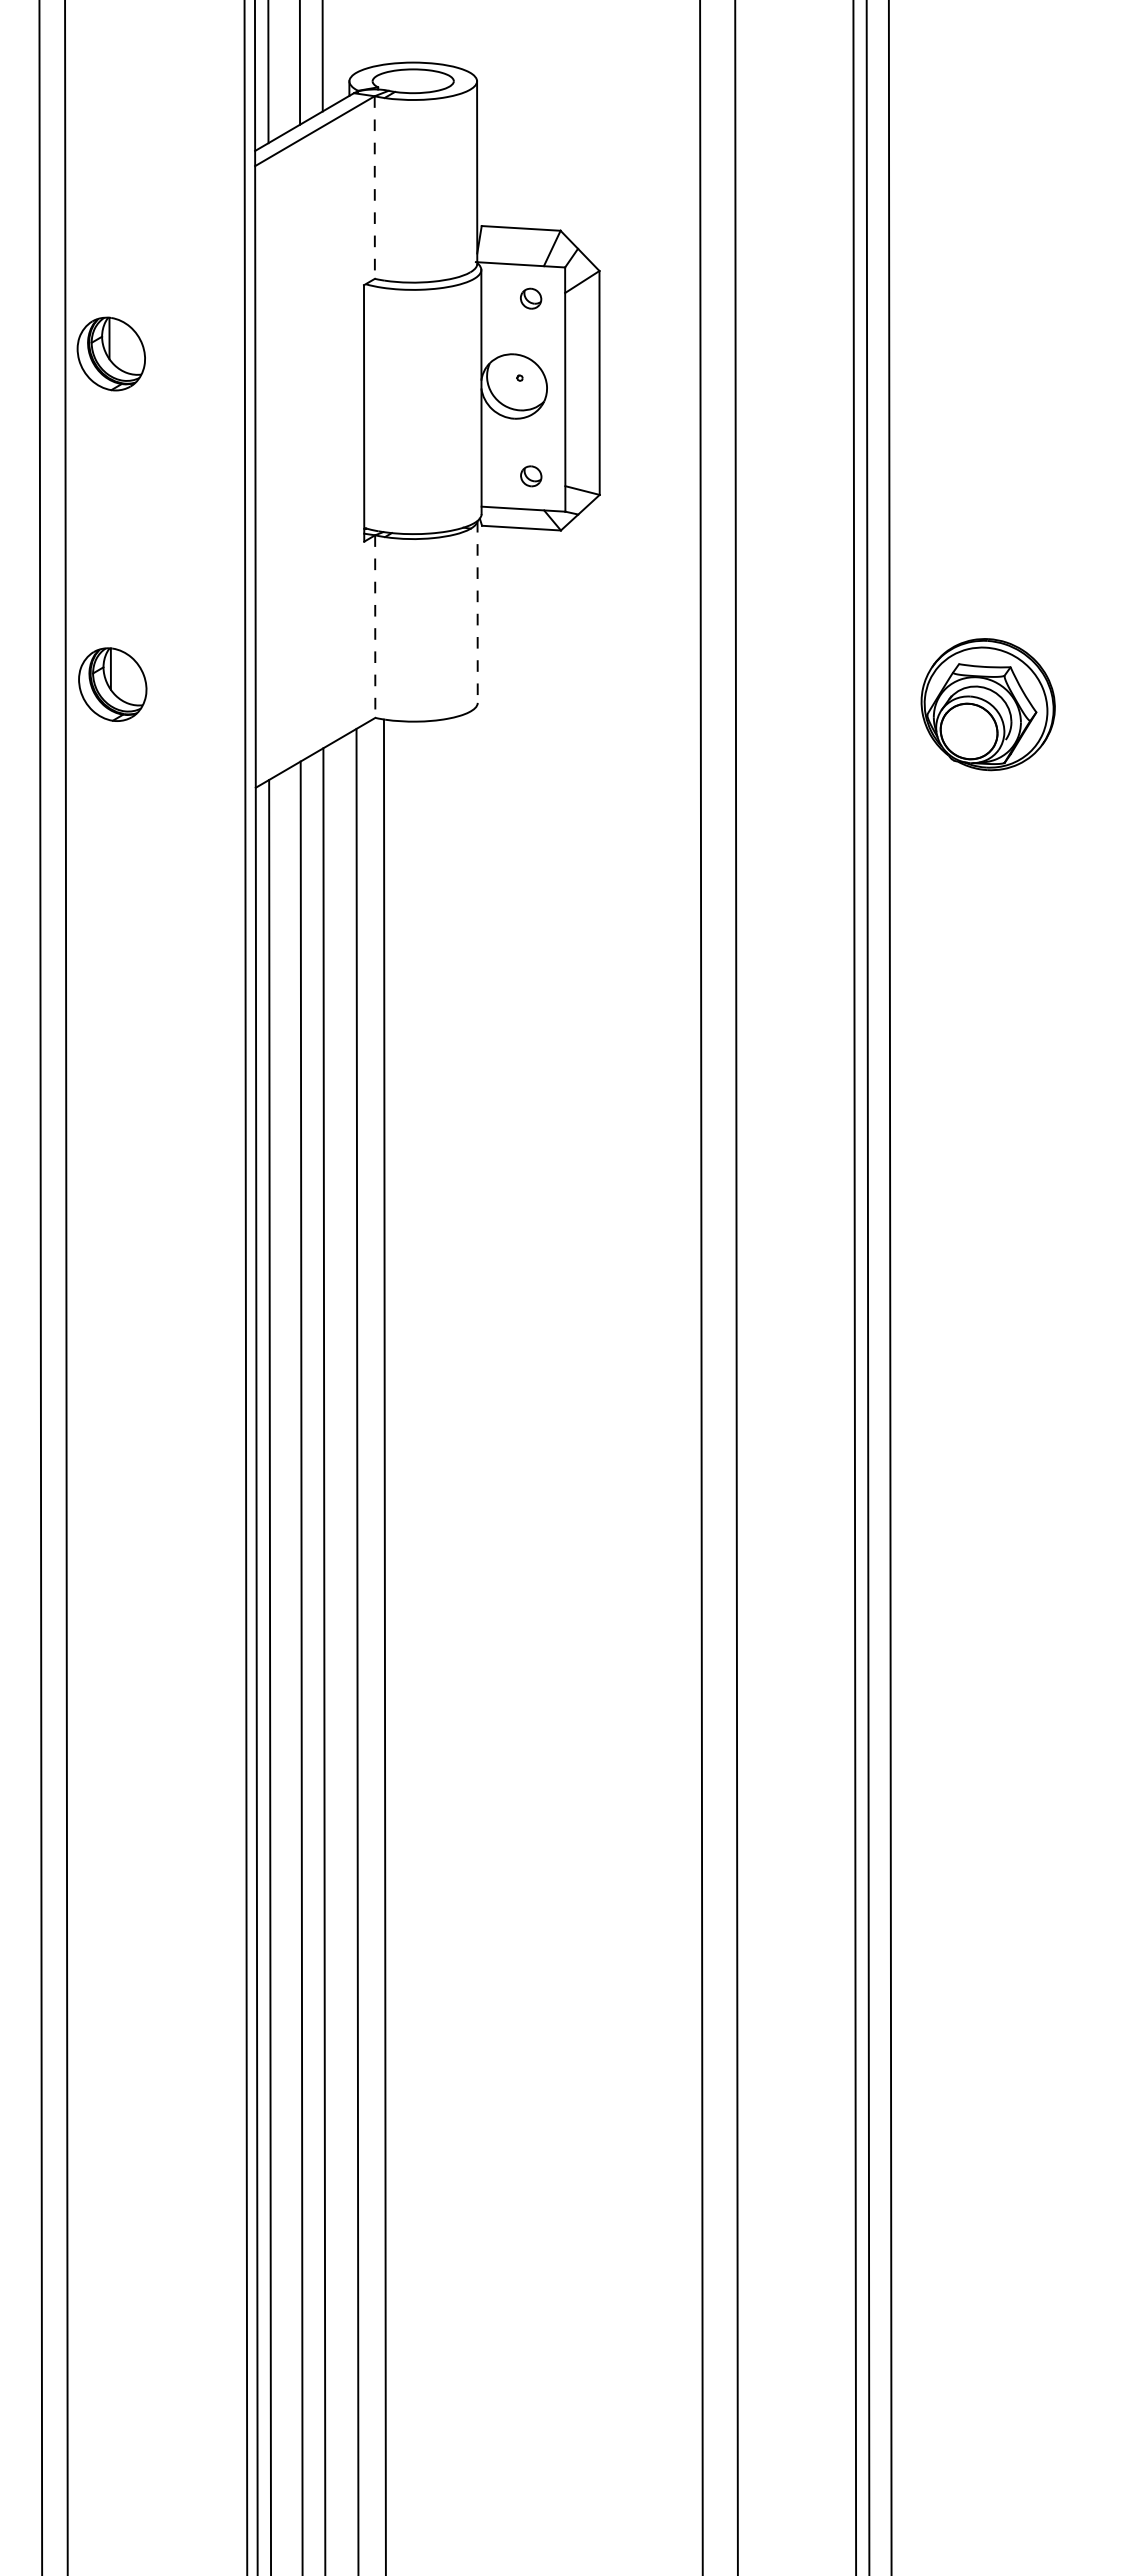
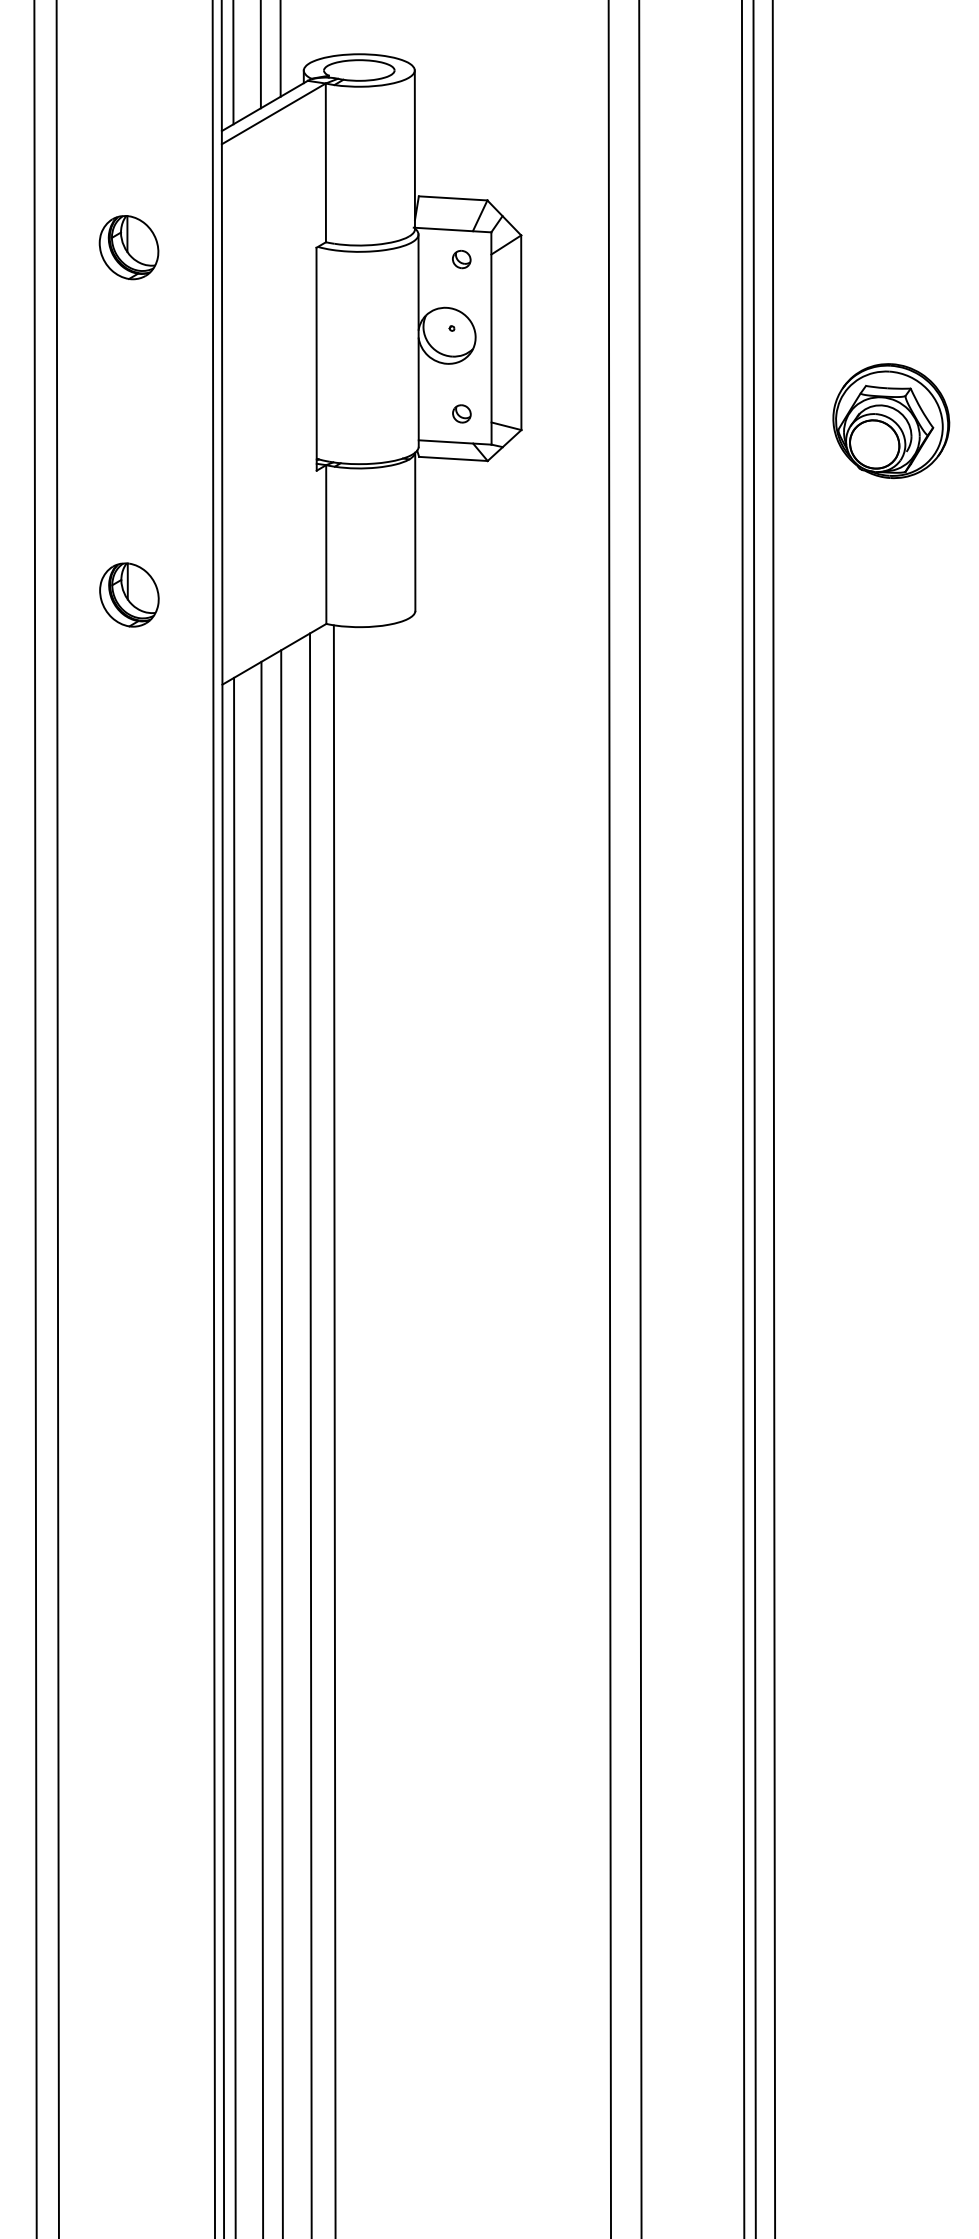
line: (374, 188) -> (325, 163), dashed -> solid
part: (110, 353) -> (128, 247), moved
line: (477, 611) -> (415, 531), dashed -> solid
line: (375, 627) -> (326, 545), dashed -> solid
part: (112, 684) -> (129, 594), moved
part: (987, 704) -> (890, 421), moved

